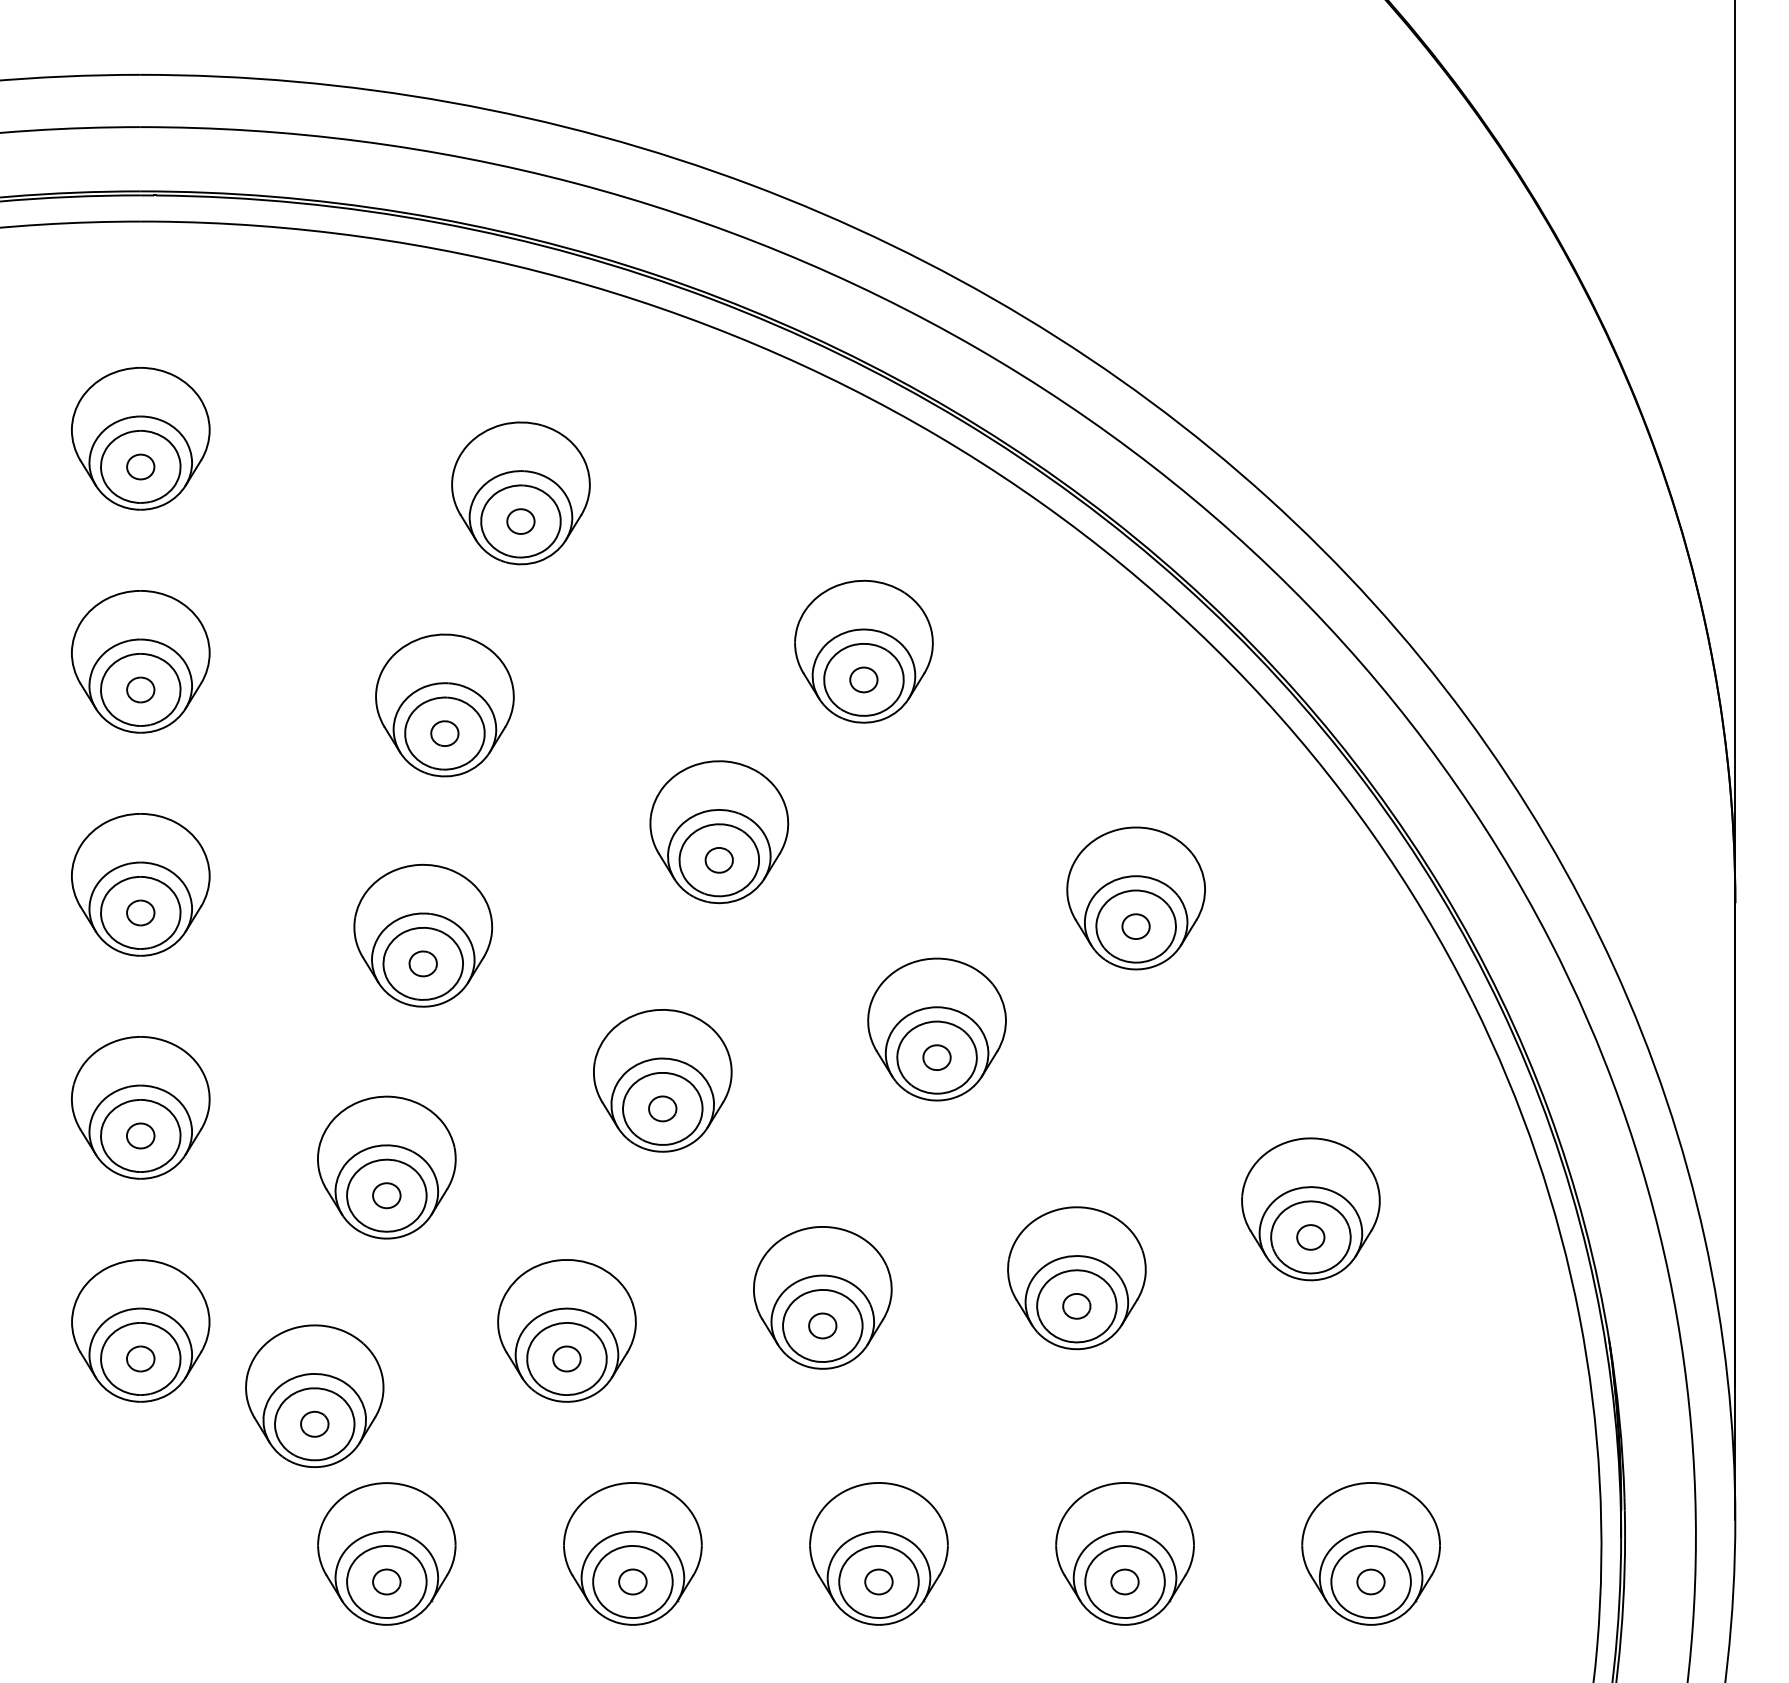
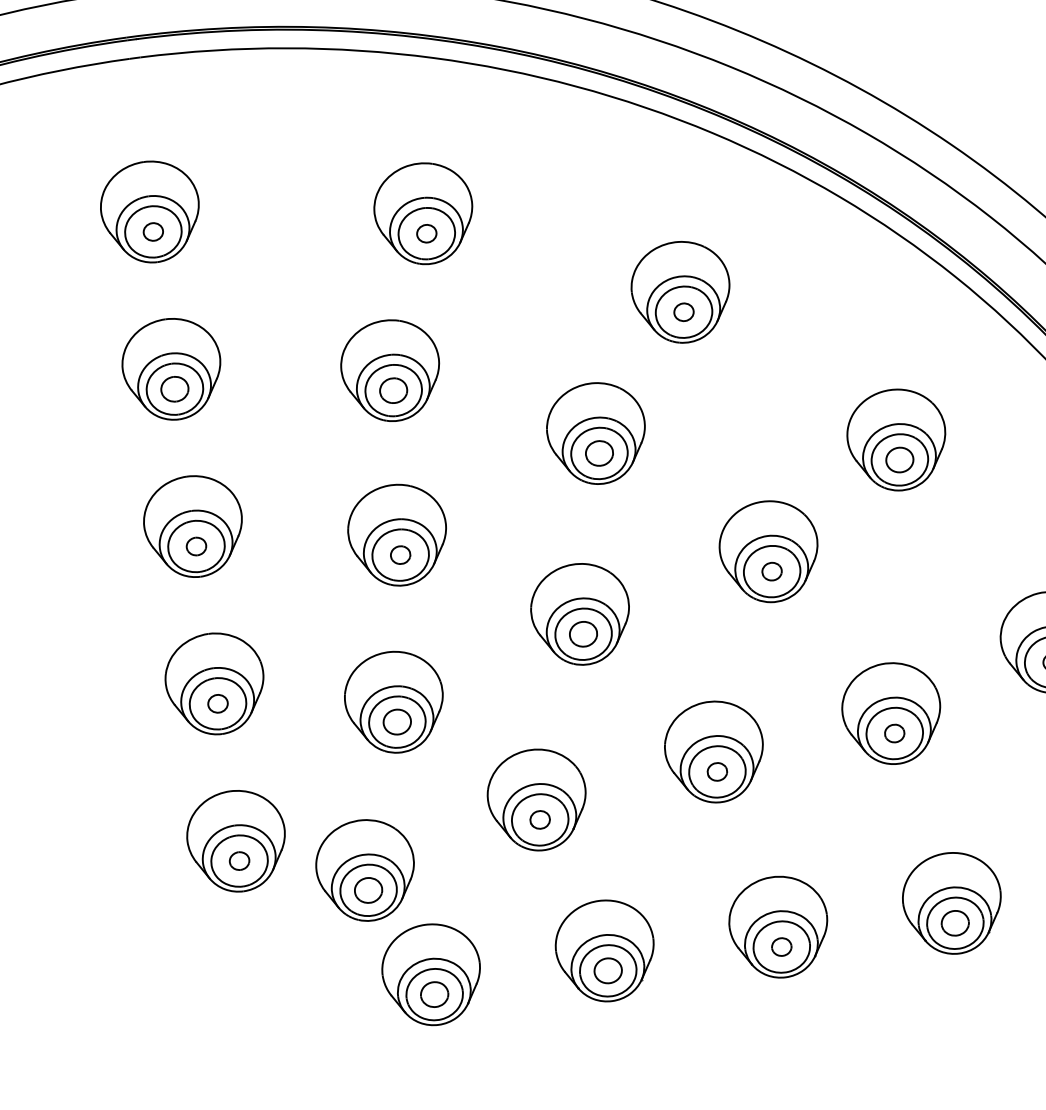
part: (140, 689) -> (174, 388), size x1.4
part: (444, 733) -> (393, 390), size x1.4
part: (718, 860) -> (598, 453), size x1.4
part: (1135, 926) -> (899, 459), size x1.4
part: (662, 1108) -> (583, 634), size x1.4
part: (386, 1195) -> (397, 722), size x1.4
part: (314, 1423) -> (368, 889), size x1.4
part: (386, 1581) -> (434, 994), size x1.4
part: (632, 1581) -> (607, 970), size x1.4
part: (1124, 1581) -> (954, 922), size x1.4

